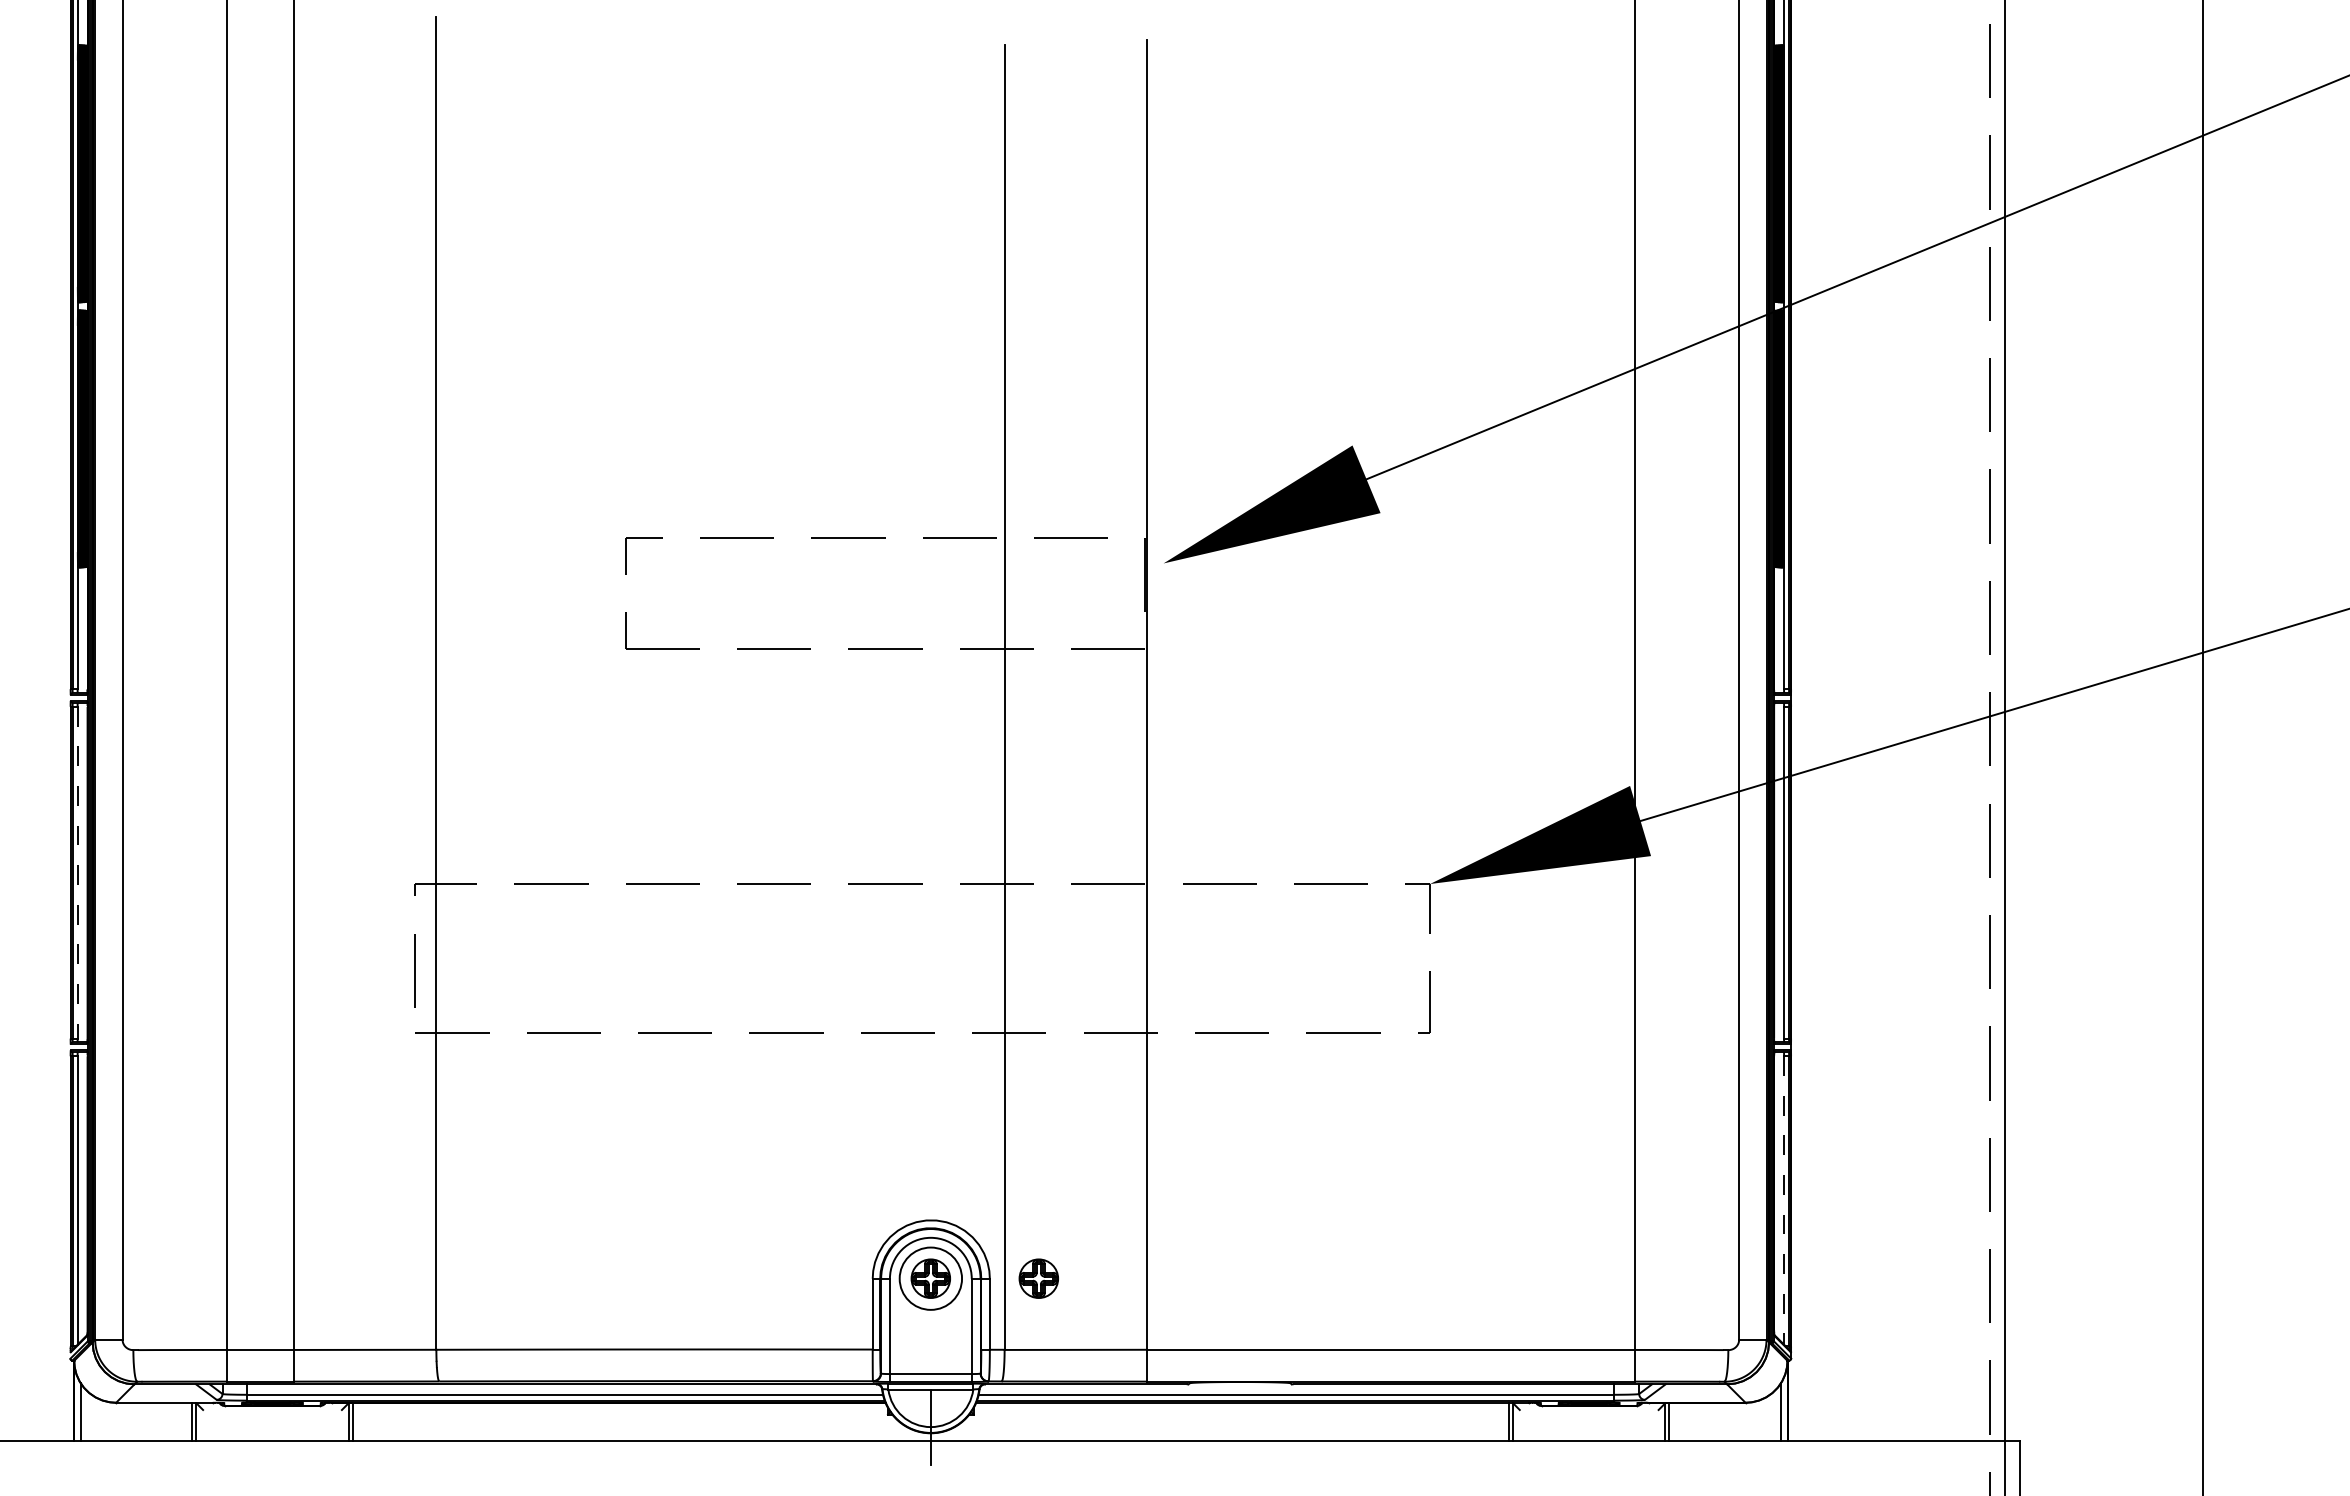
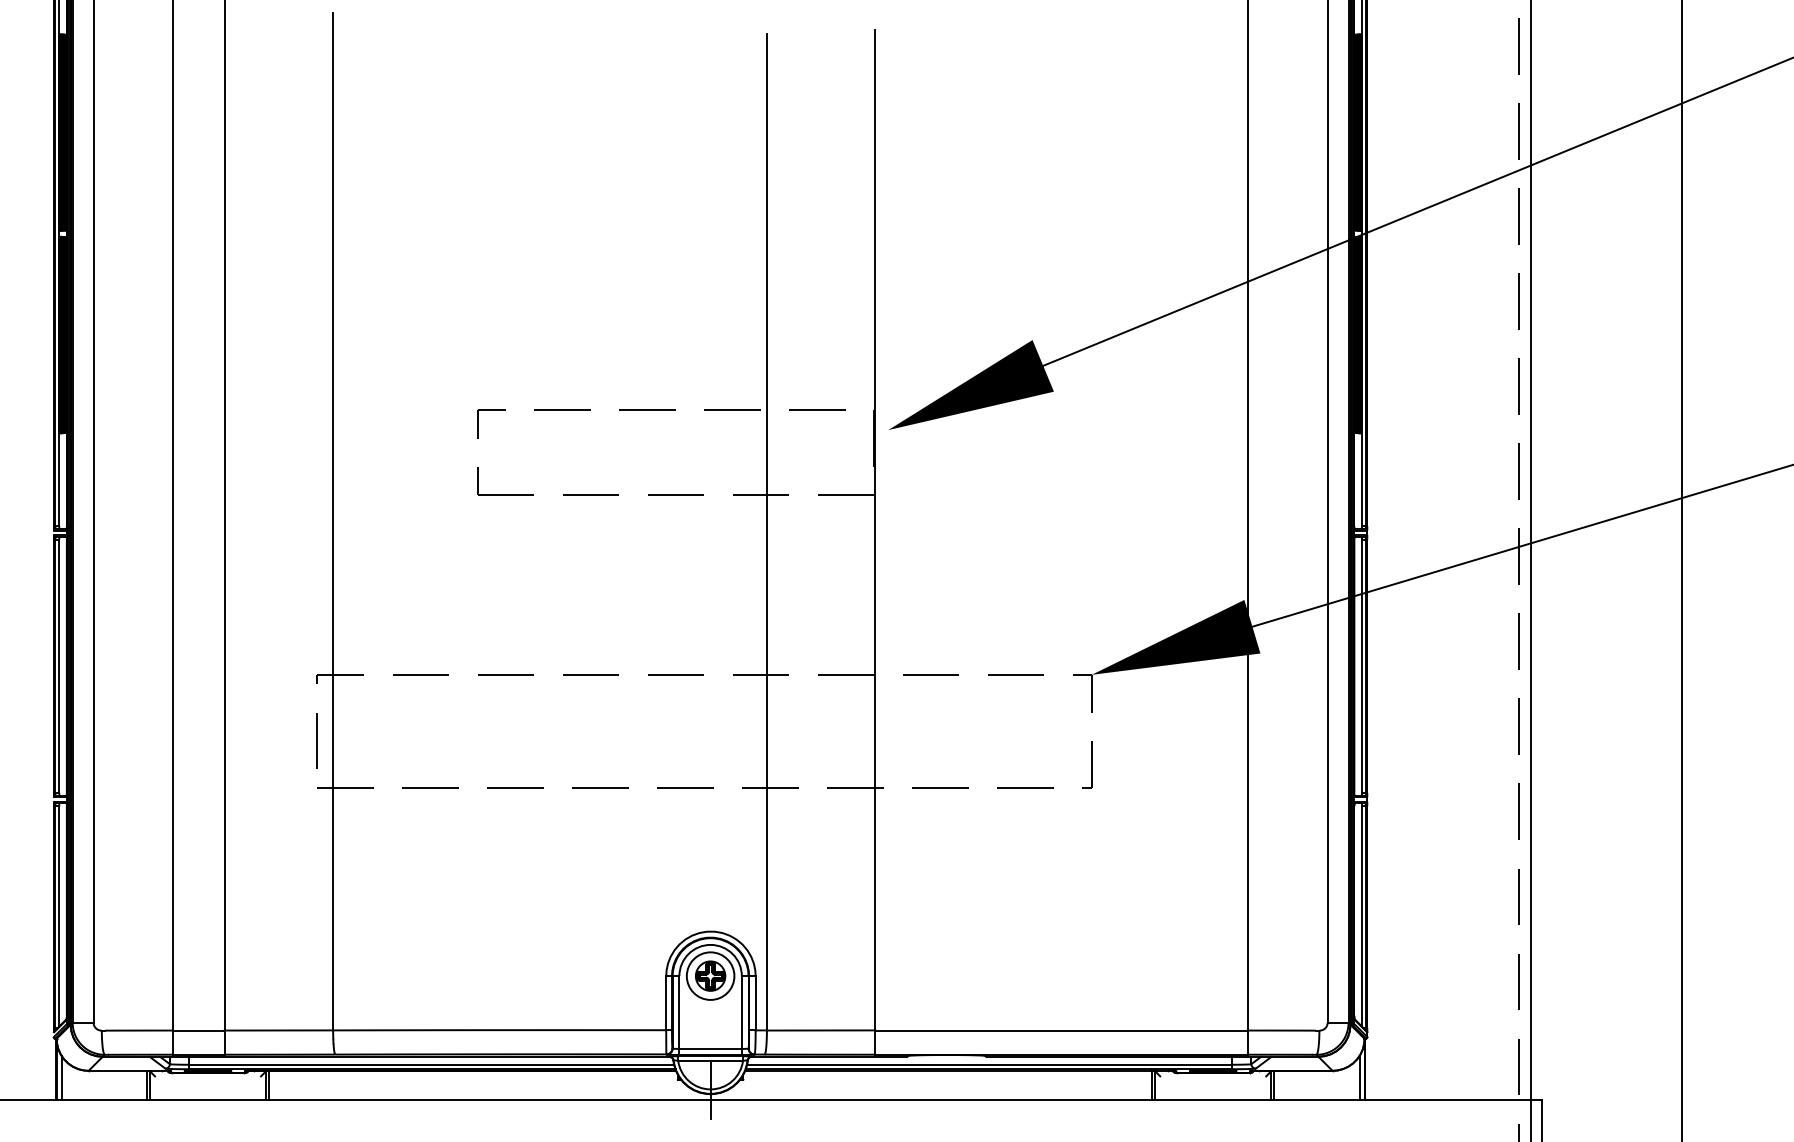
line: (77, 872) -> (59, 666), dashed -> solid
line: (1784, 1200) -> (1362, 916), dashed -> solid
part: (1038, 1278) -> (792, 975), removed

